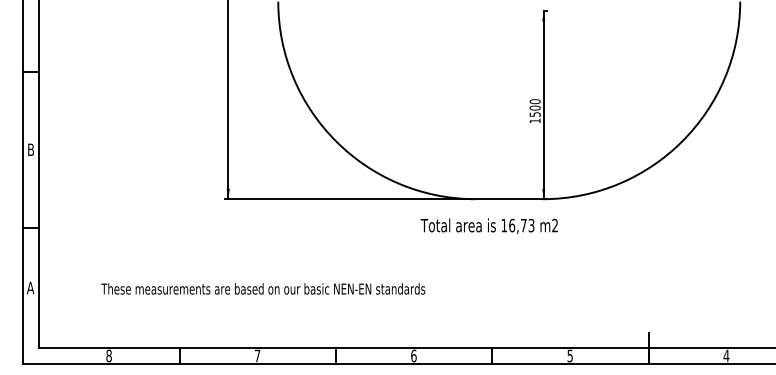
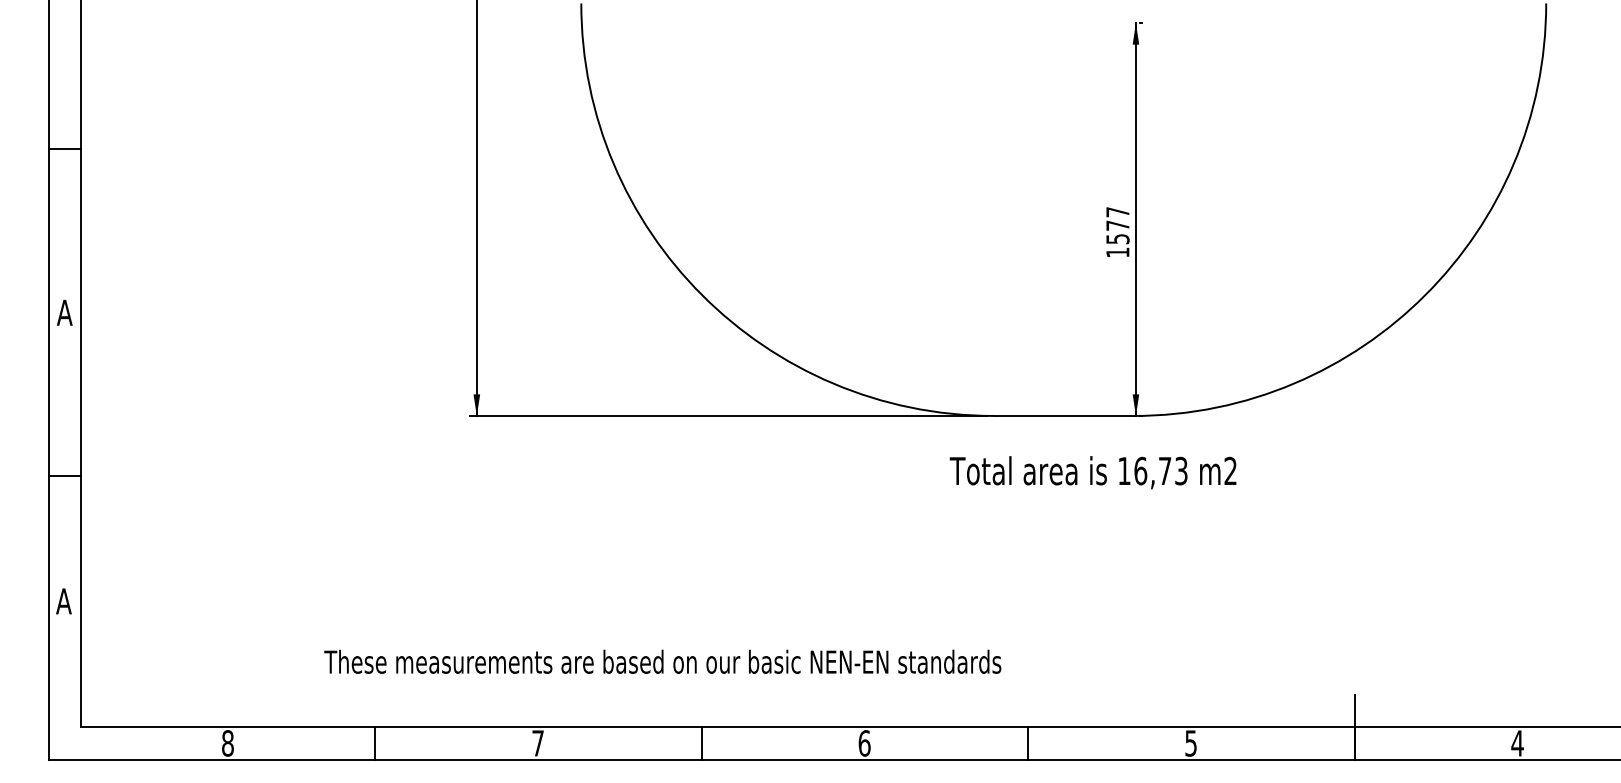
text: (534, 104) -> (1116, 218), 1500 -> 1577
text: (30, 149) -> (63, 312), B -> A
text: (488, 226) -> (1091, 472), moved
text: (263, 288) -> (663, 660), moved

